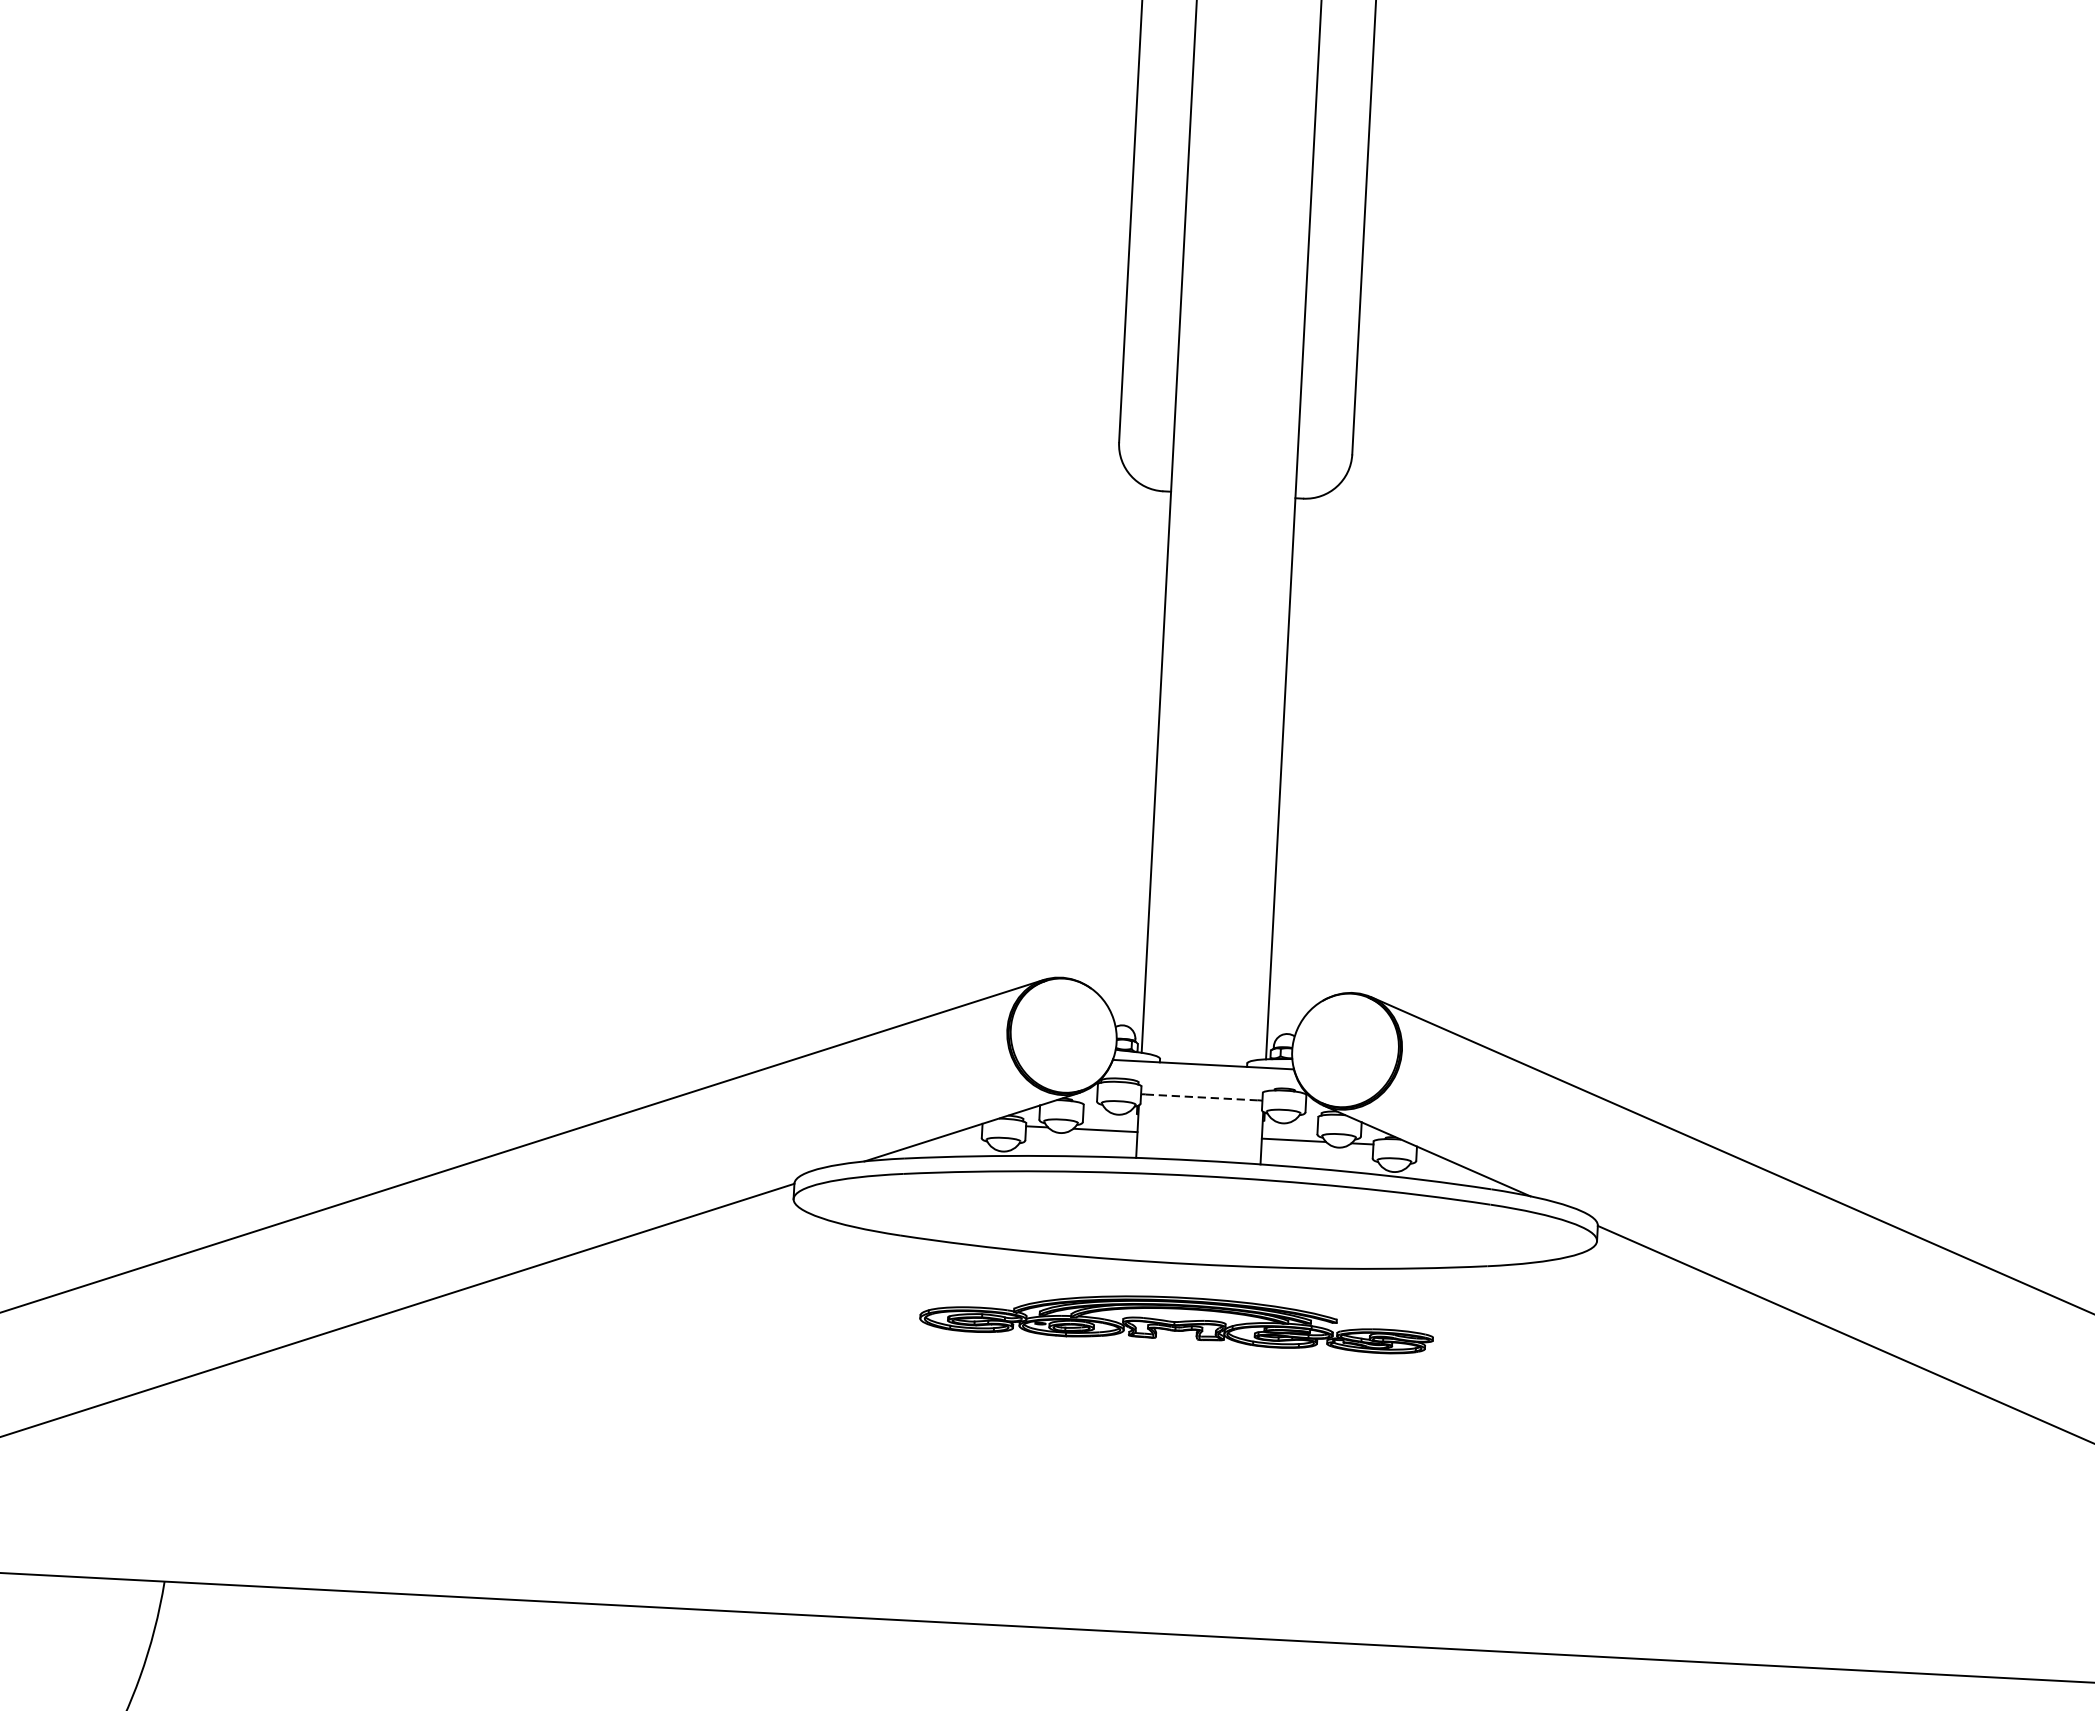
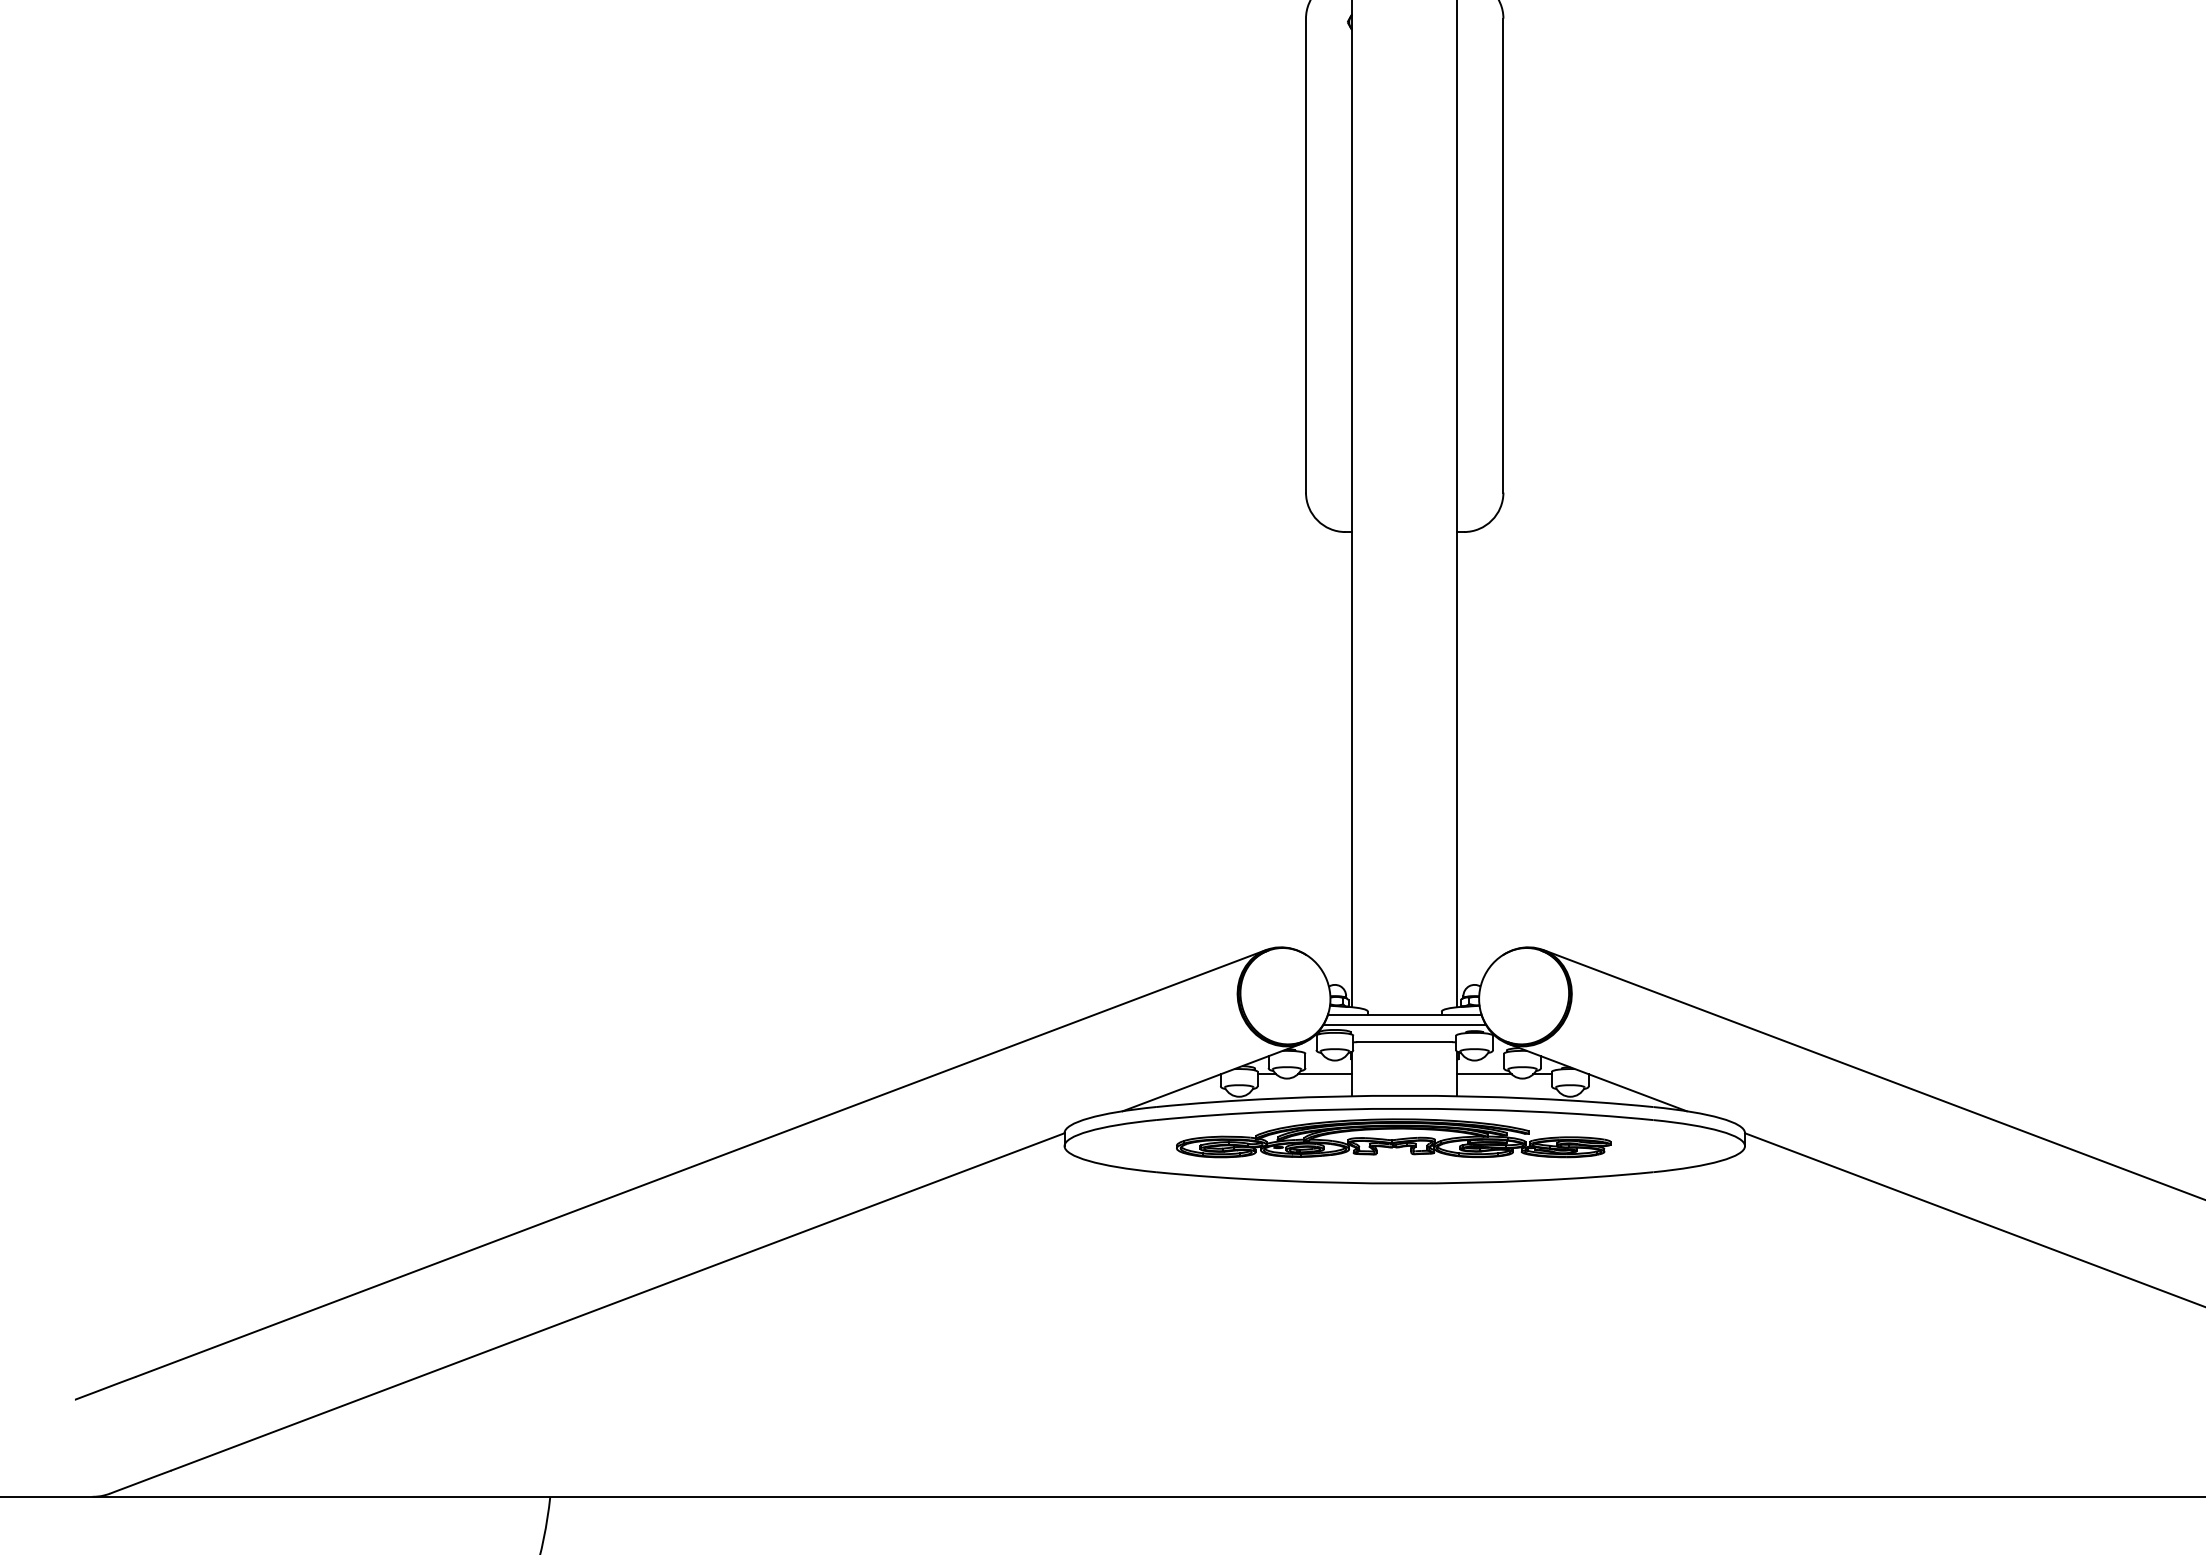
line: (1202, 1076) -> (1404, 1024), added
line: (1202, 1097) -> (1405, 1042), dashed -> solid
part: (1176, 1320) -> (1393, 1138), moved

